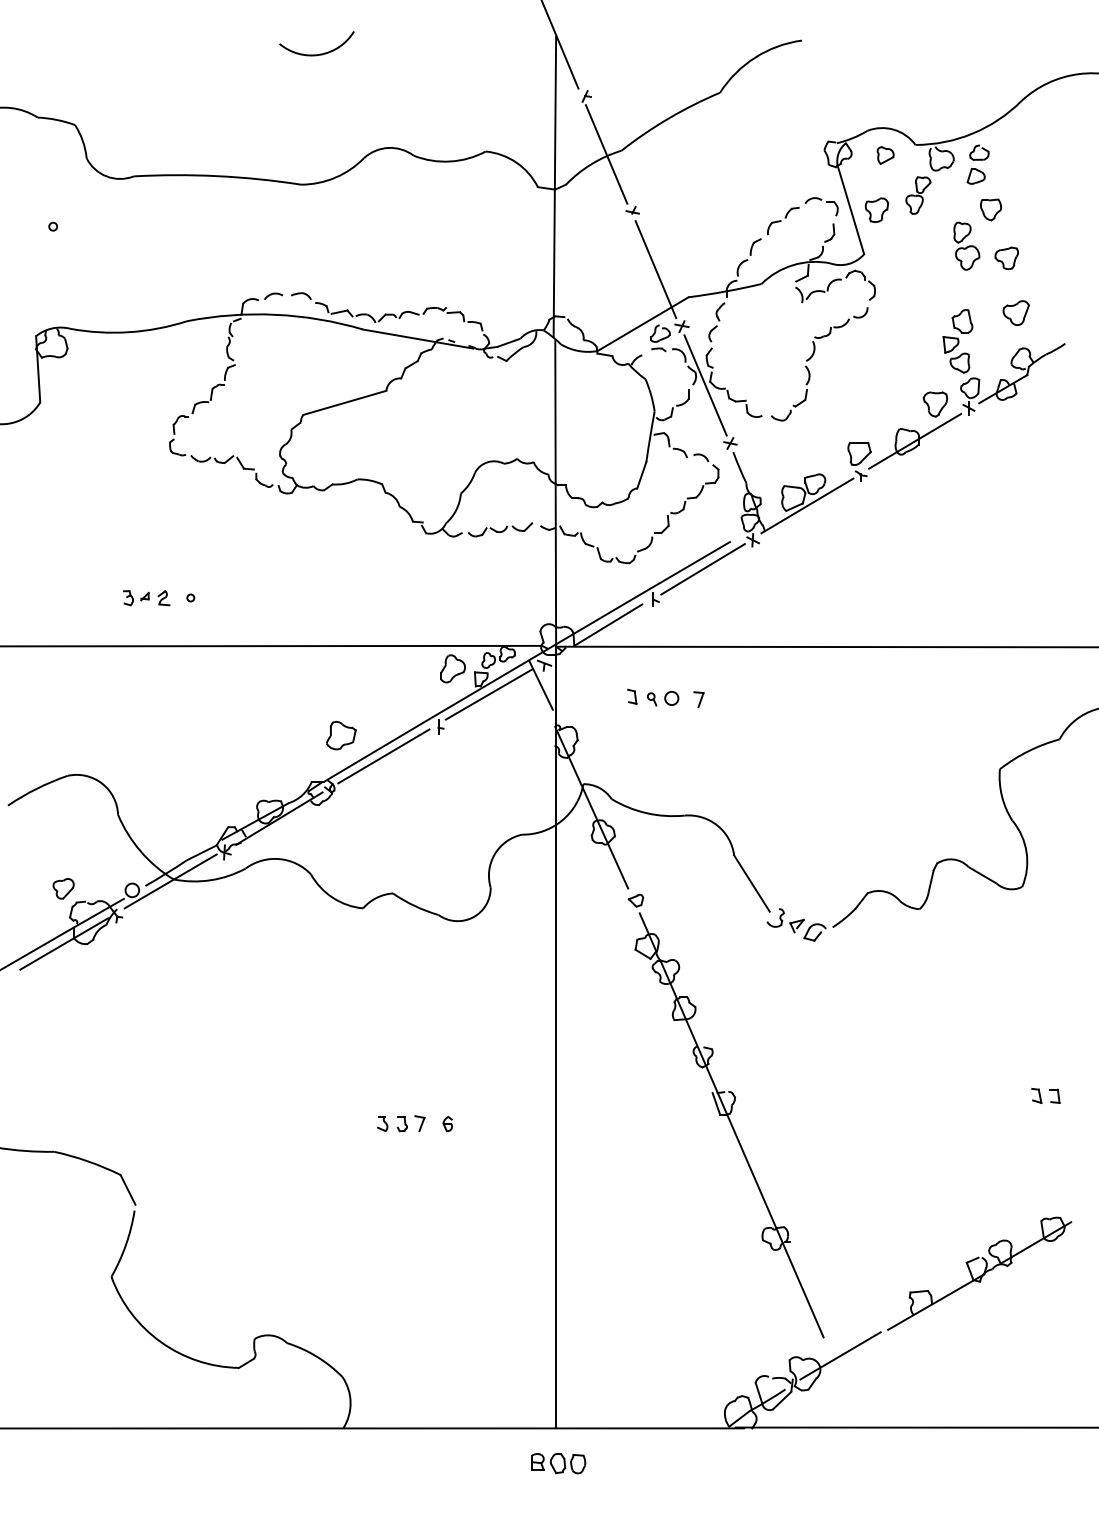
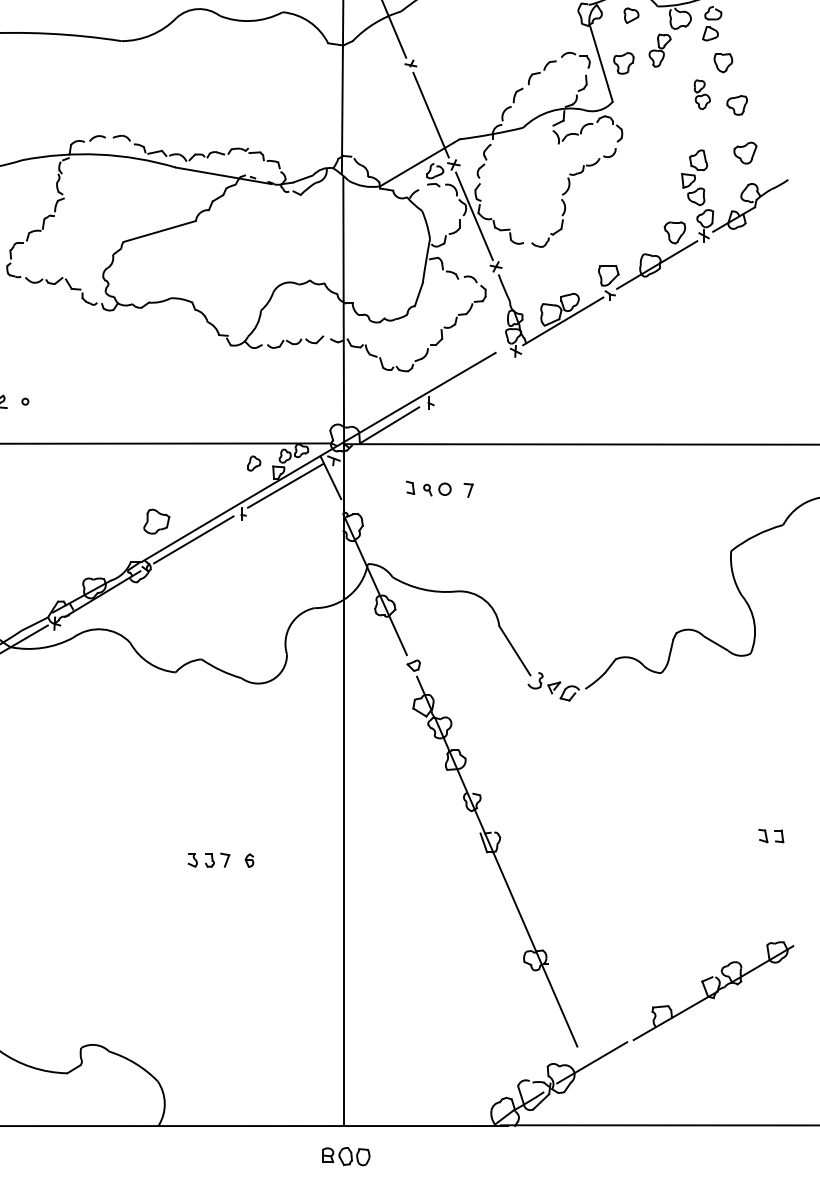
part: (966, 245) -> (702, 94), size x0.7
line: (702, 569) -> (471, 376), removed
part: (452, 668) -> (253, 463), size x0.6

